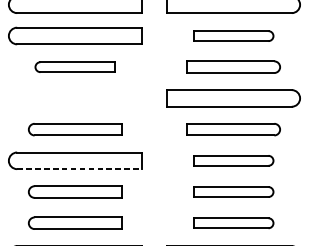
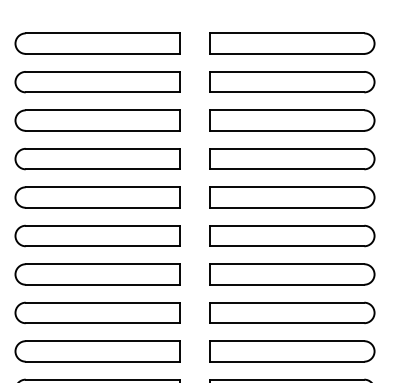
part: (233, 36) -> (292, 82), size x1.67
part: (75, 67) -> (97, 120), size x1.67
part: (233, 67) -> (292, 120), size x1.43
part: (75, 98) -> (97, 159), added
part: (75, 129) -> (97, 197), size x1.43
part: (233, 129) -> (292, 197), size x1.43
part: (233, 160) -> (292, 235), size x1.67
line: (79, 169) -> (102, 246), dashed -> solid
part: (75, 192) -> (97, 274), size x1.43
part: (233, 192) -> (292, 274), size x1.67
part: (75, 222) -> (97, 312), size x1.43
part: (233, 222) -> (292, 312), size x1.67

